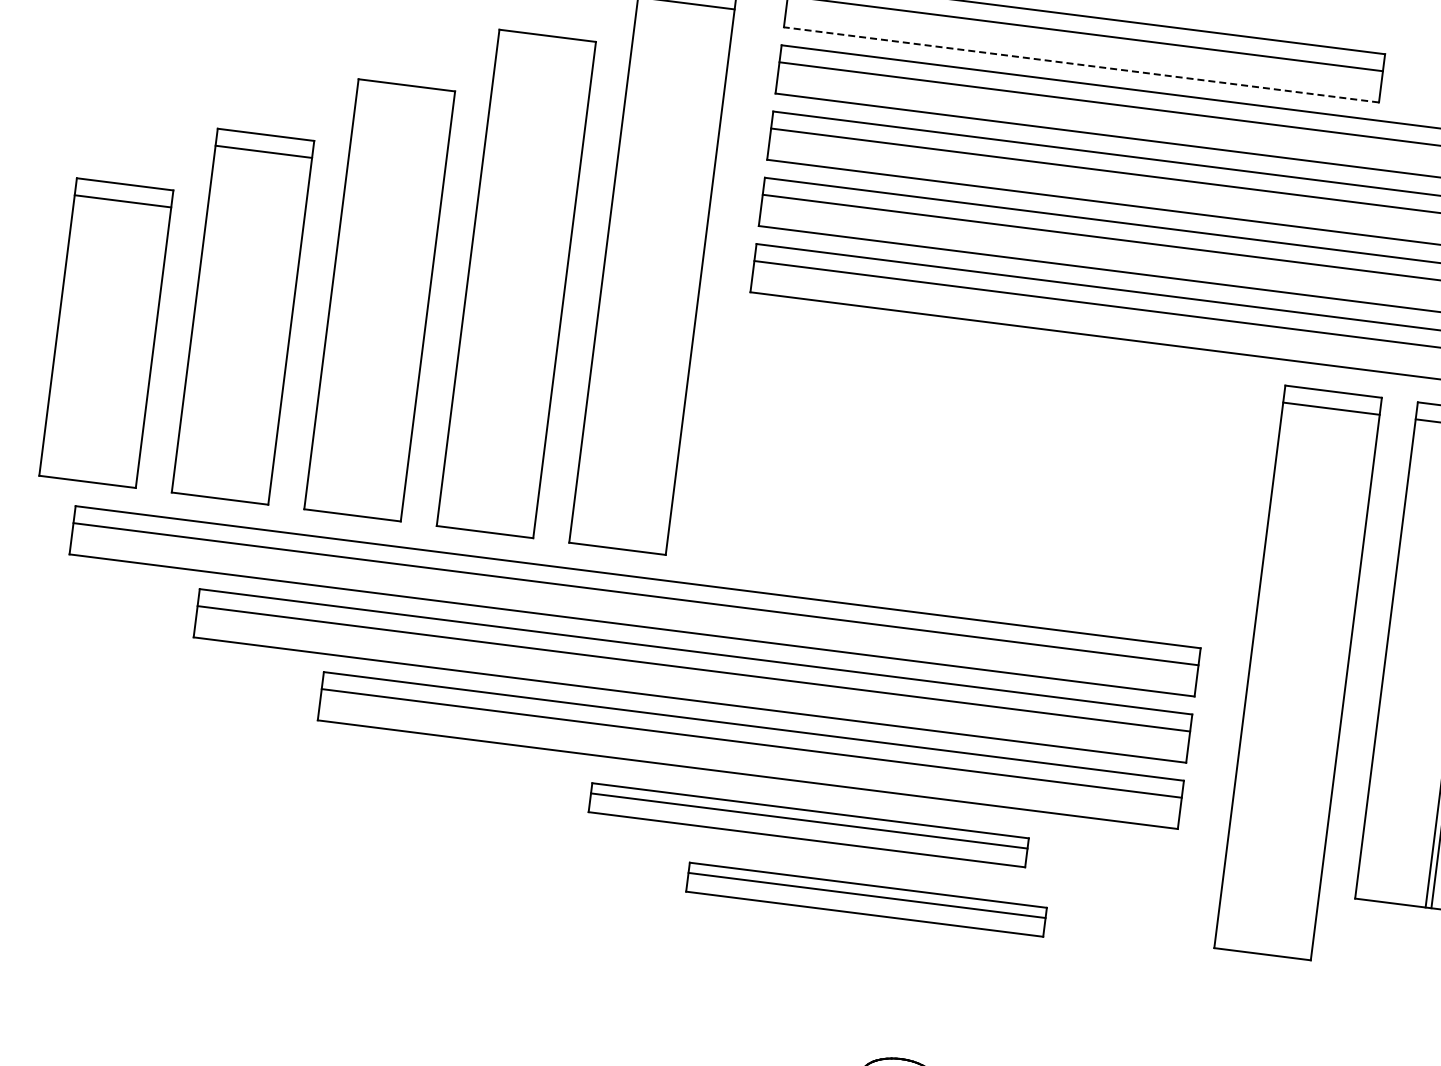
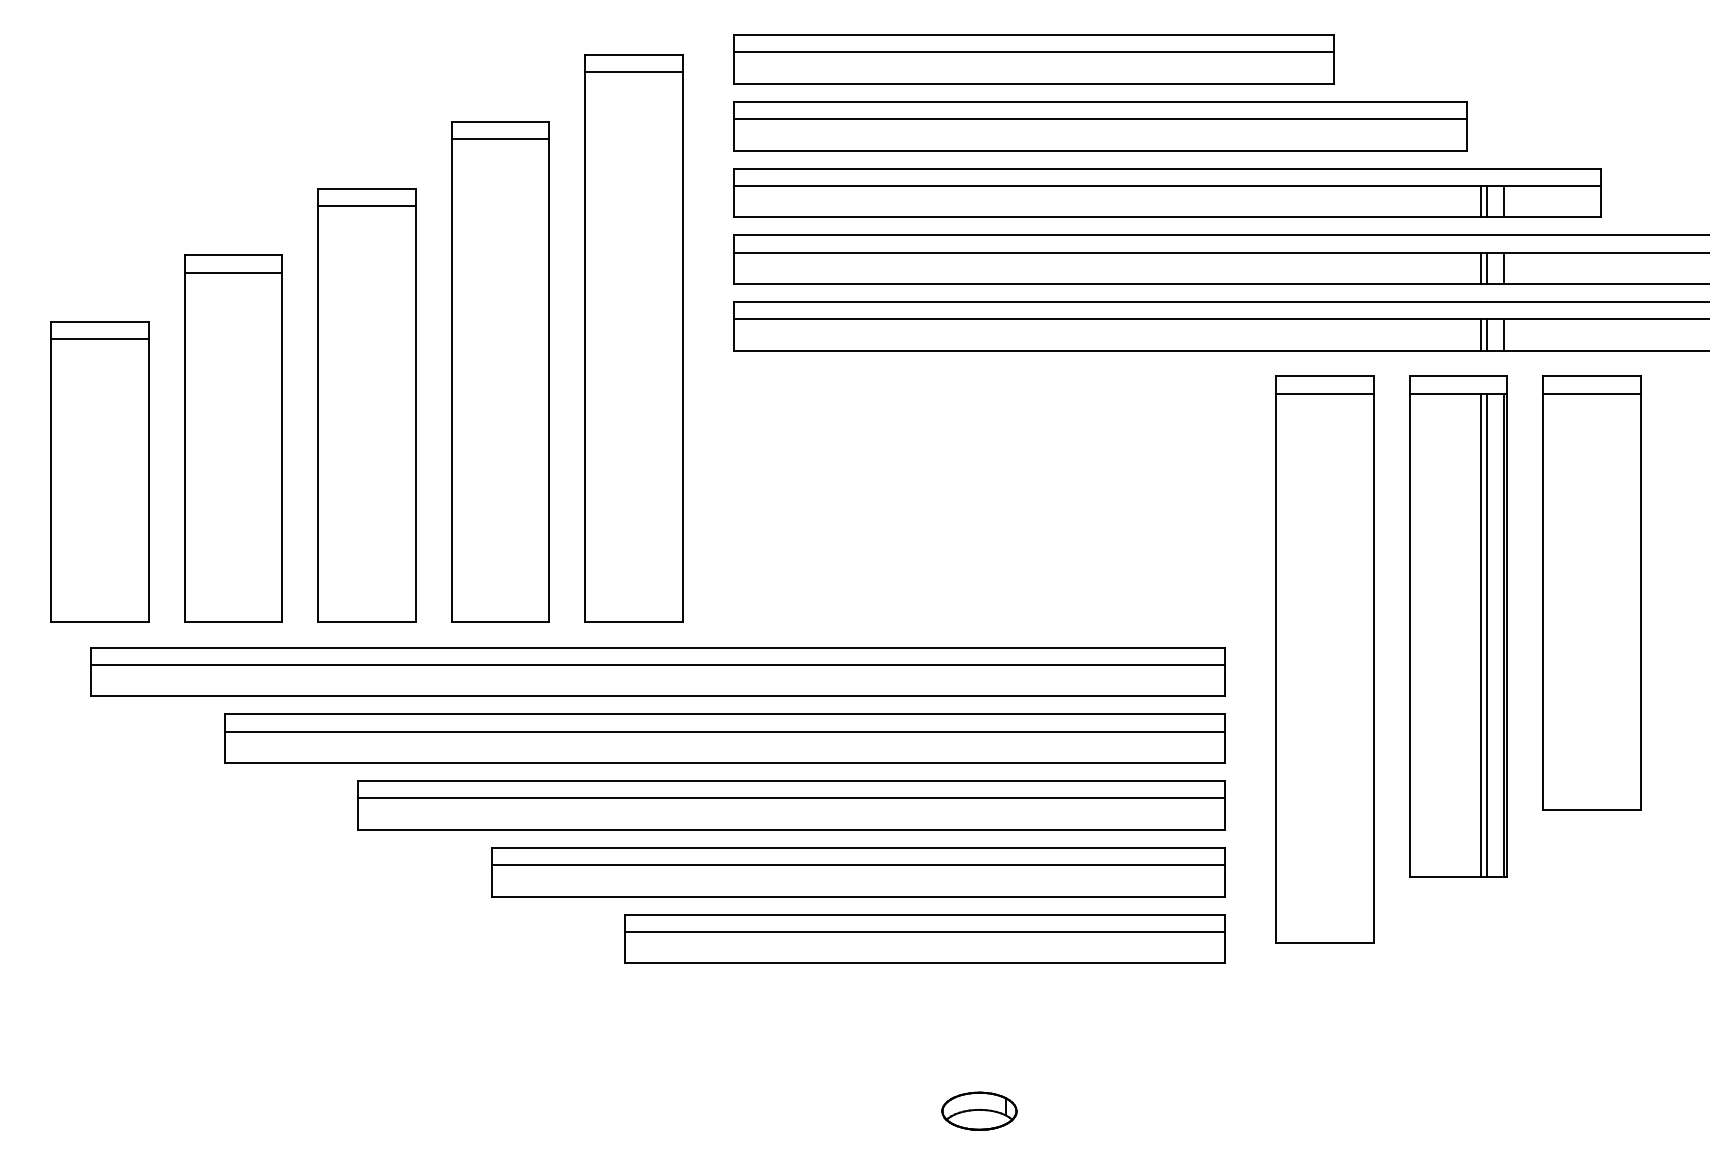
line: (545, 53) -> (500, 139), added
line: (1081, 64) -> (1033, 83), dashed -> solid
line: (404, 102) -> (366, 205), added
part: (808, 825) -> (858, 872), size x1.67
part: (865, 899) -> (924, 938), size x1.67

